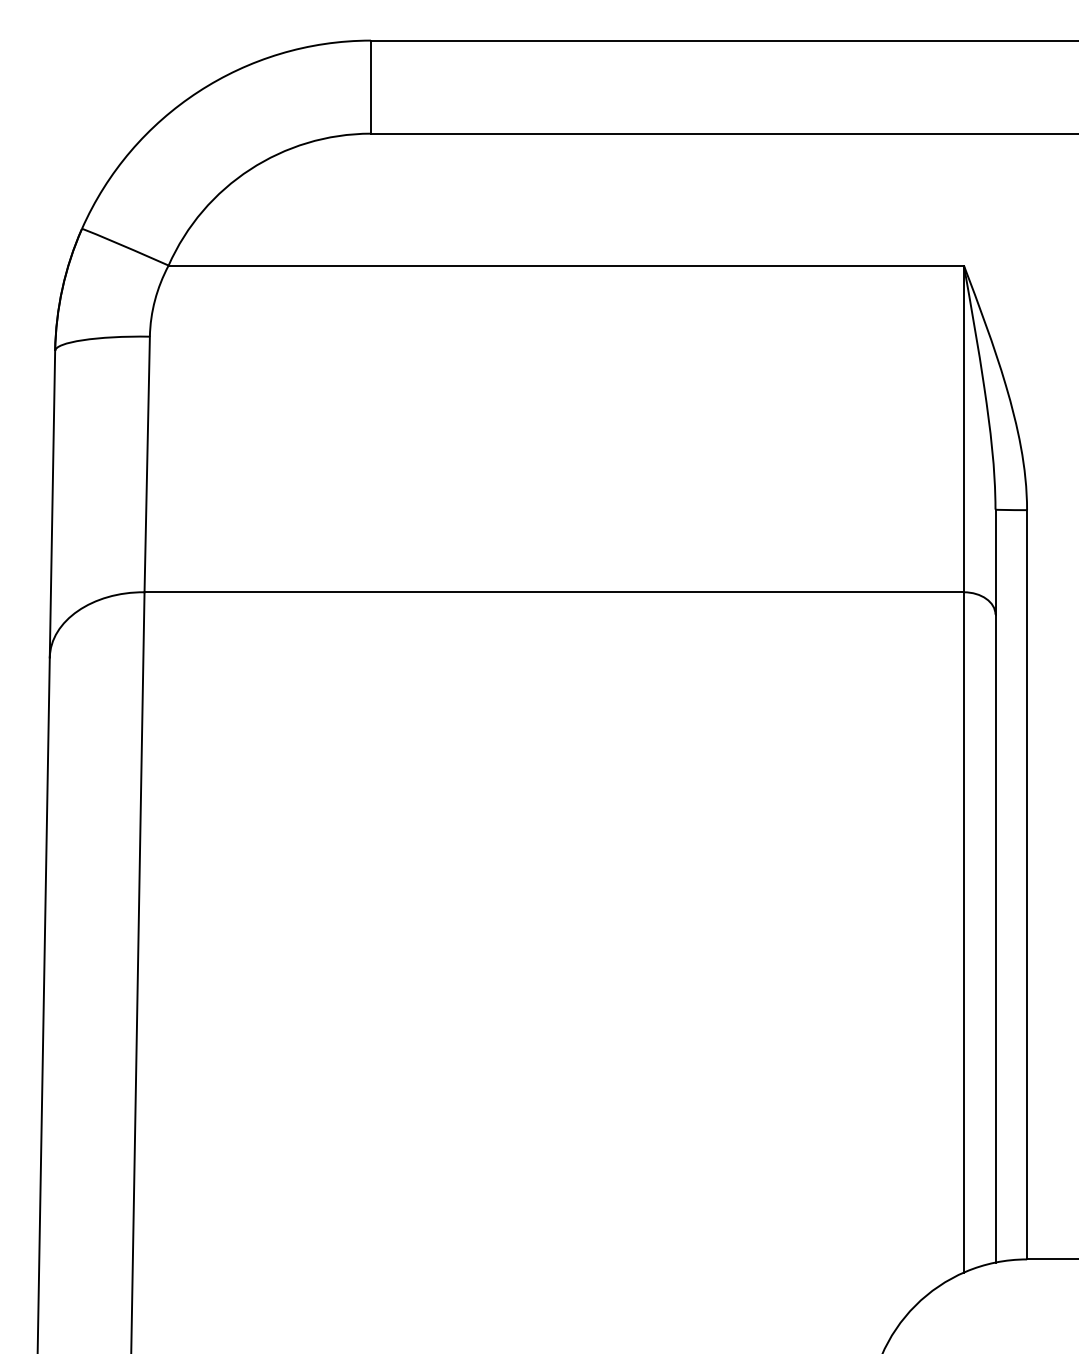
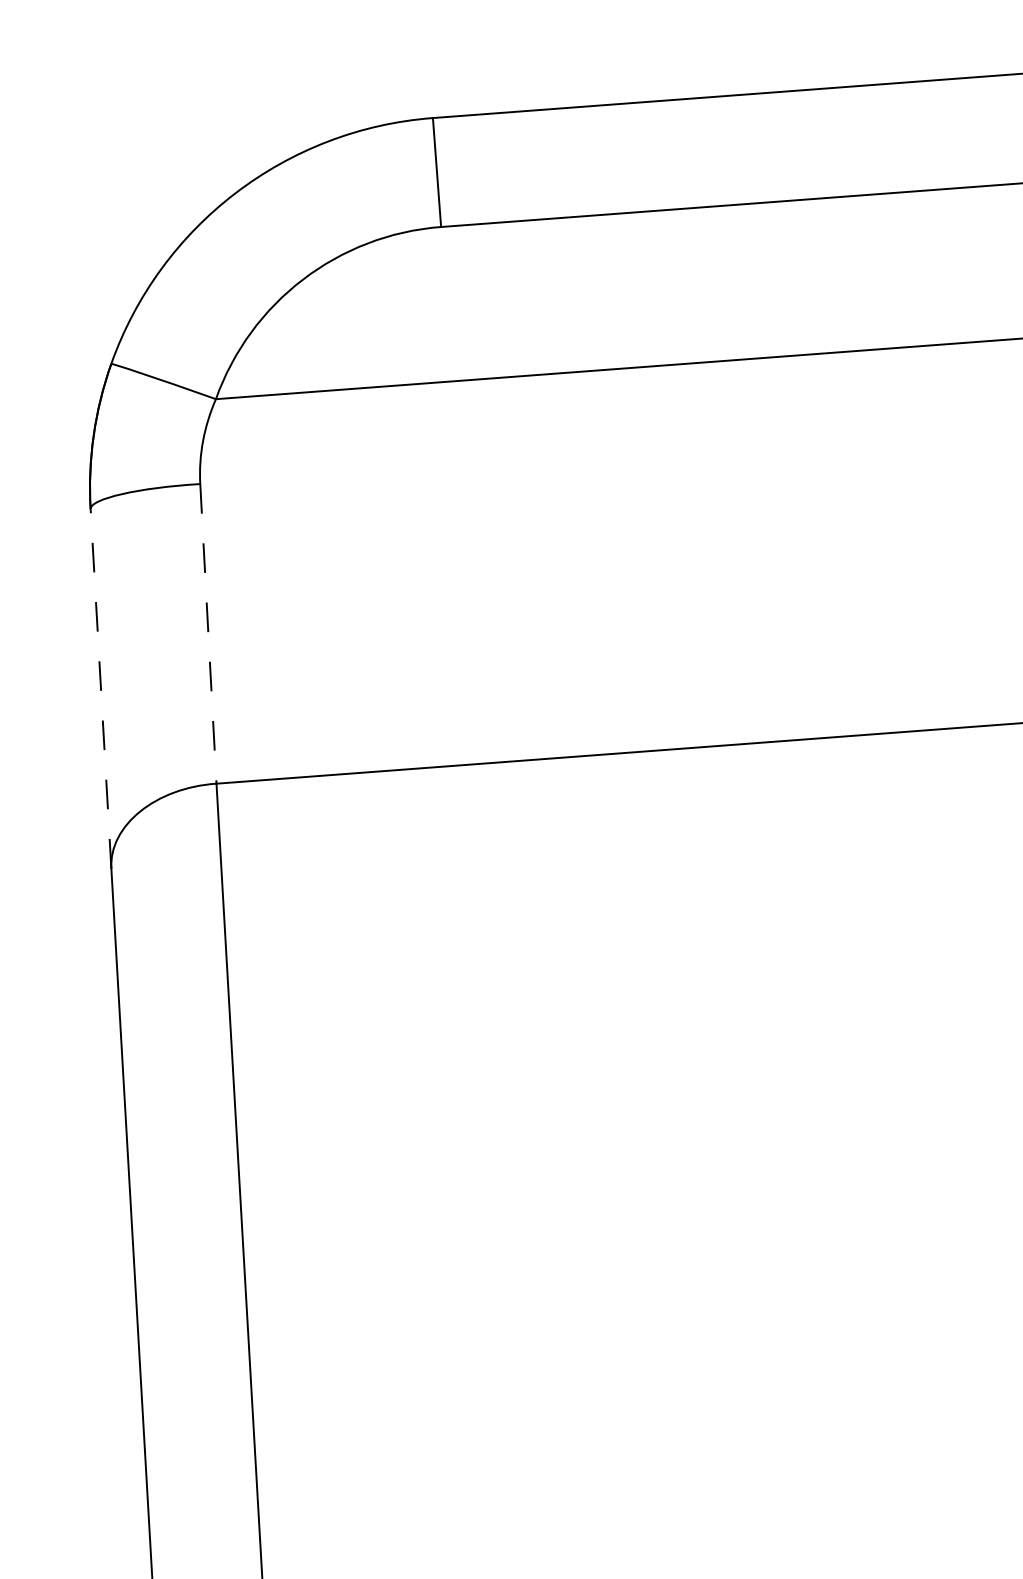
line: (147, 464) -> (208, 633), solid -> dashed
line: (52, 503) -> (100, 687), solid -> dashed

